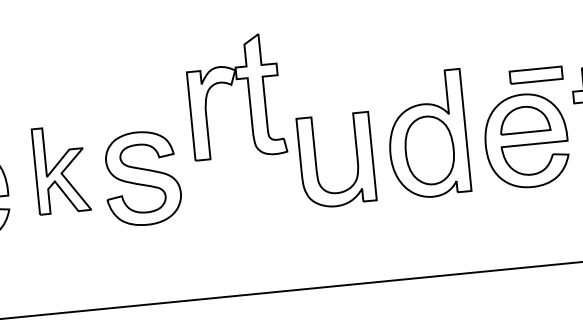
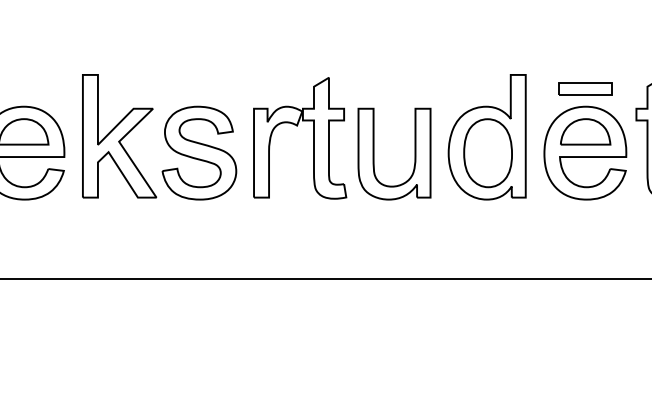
part: (536, 74) -> (585, 88), moved
part: (231, 85) -> (297, 126), moved
part: (61, 169) -> (119, 136), size x1.43

